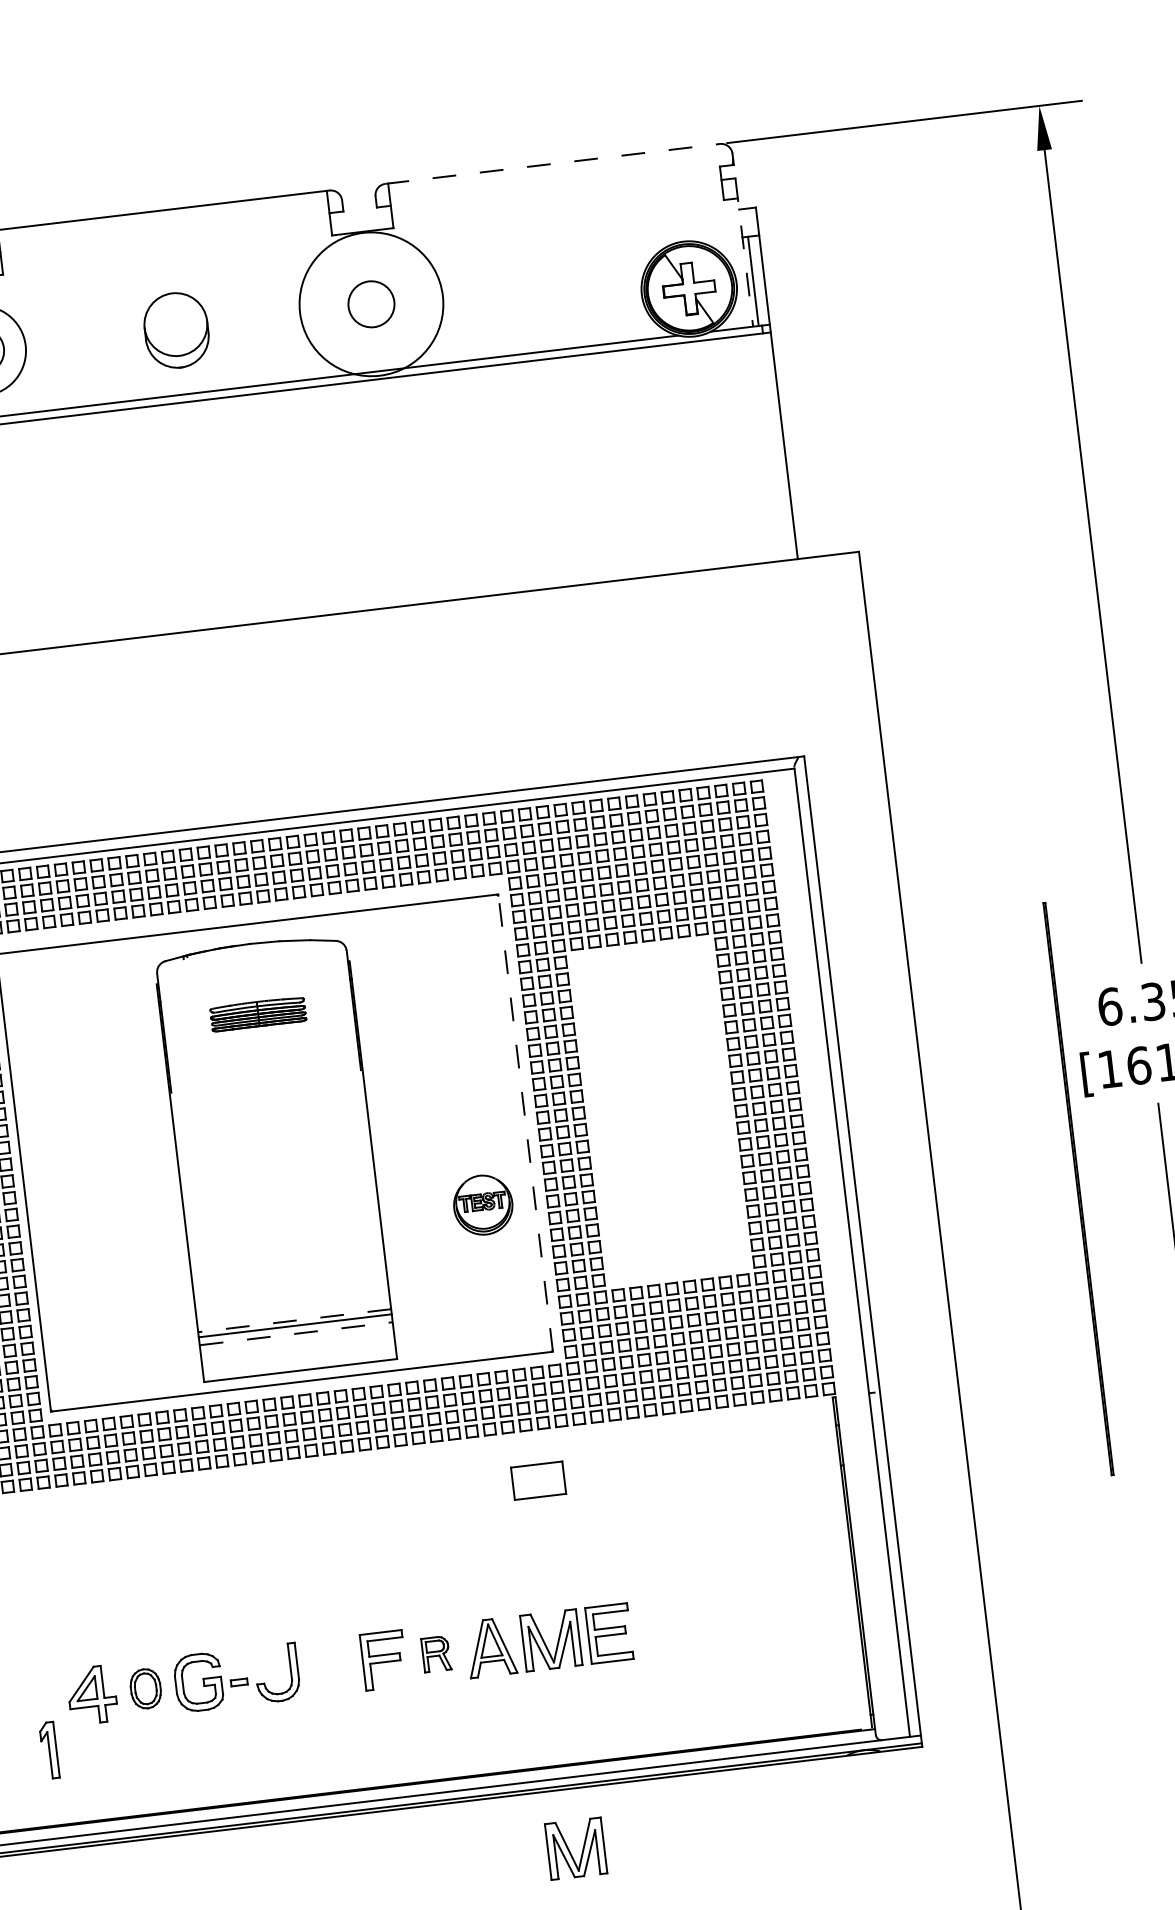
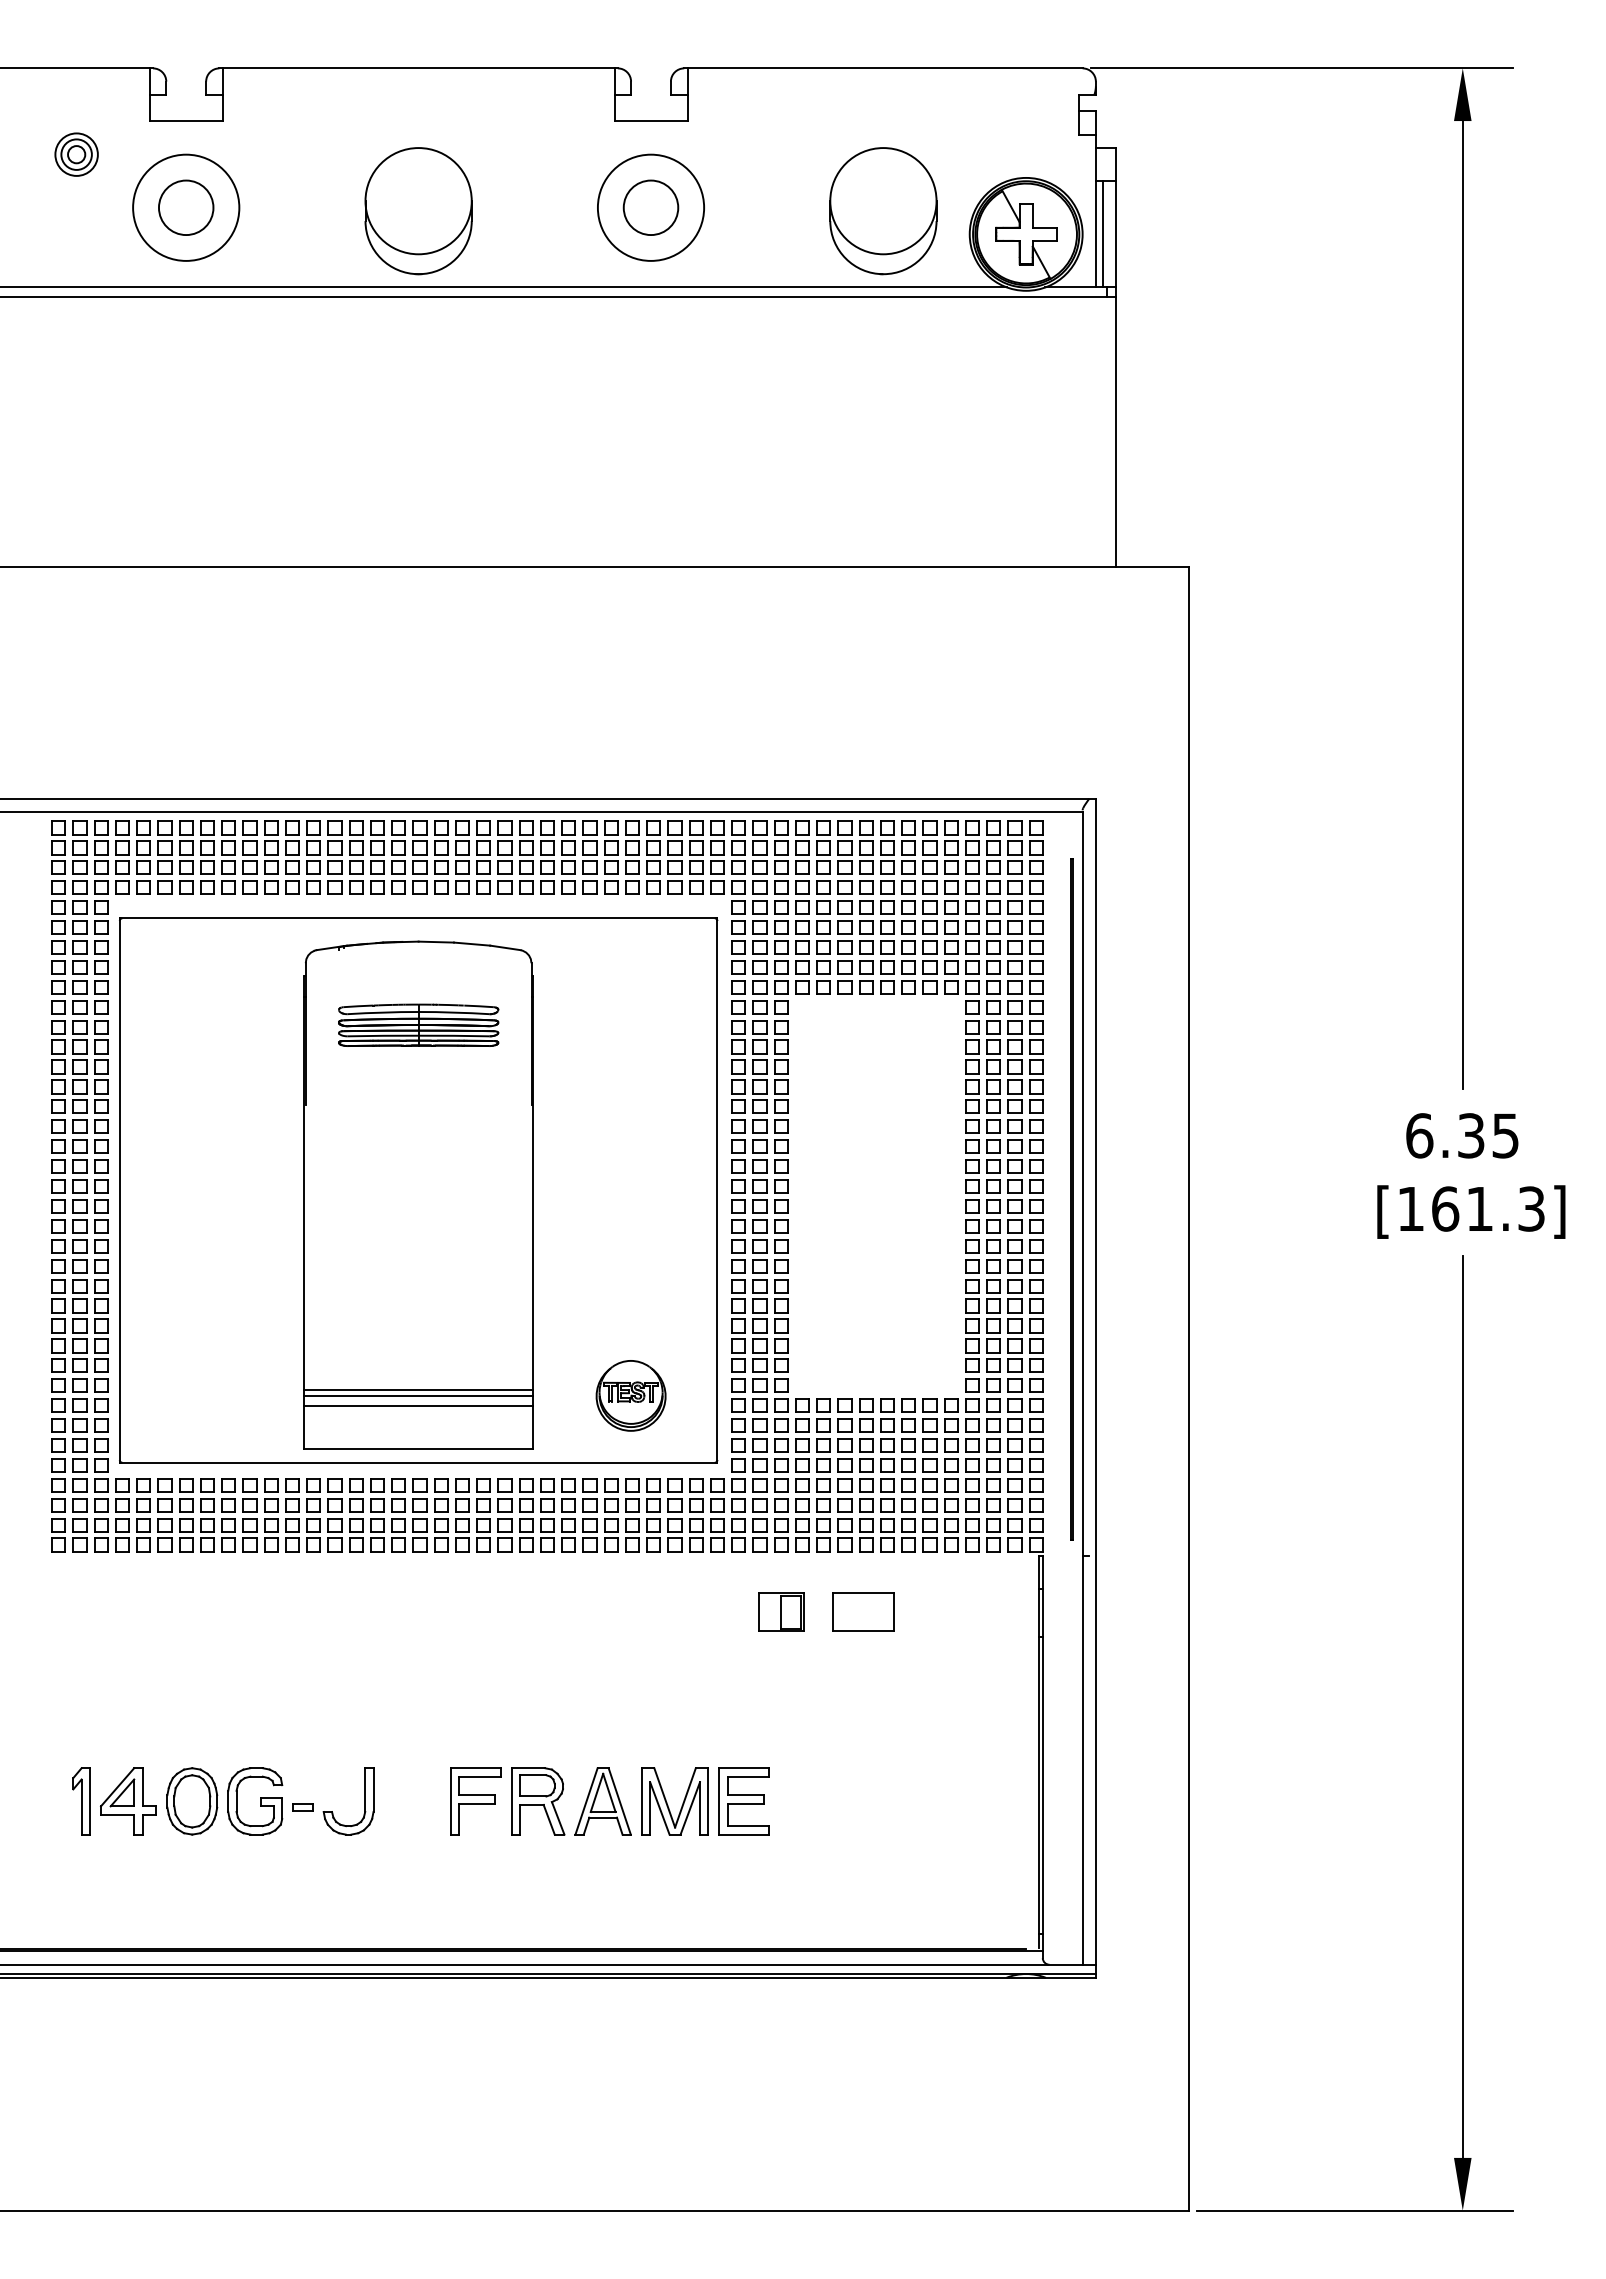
line: (552, 164) -> (883, 68), dashed -> solid
line: (743, 252) -> (1095, 199), dashed -> solid
part: (567, 284) -> (883, 211), added
circle: (371, 304) -> (650, 207), size x0.62
part: (176, 330) -> (418, 211), size x1.43
part: (257, 1013) -> (418, 1024), size x1.43
line: (525, 1123) -> (717, 1190), dashed -> solid
line: (1077, 1189) -> (1071, 1199), moved
part: (482, 1204) -> (630, 1395), moved
line: (294, 1321) -> (418, 1390), dashed -> solid
line: (296, 1333) -> (418, 1405), dashed -> solid
part: (621, 1470) -> (781, 1611), added
part: (538, 1480) -> (863, 1611), moved
part: (436, 1654) -> (538, 1801), size x1.67
part: (145, 1688) -> (192, 1801), size x1.43
part: (49, 1750) -> (81, 1801), moved
part: (569, 1850) -> (667, 2050), removed

